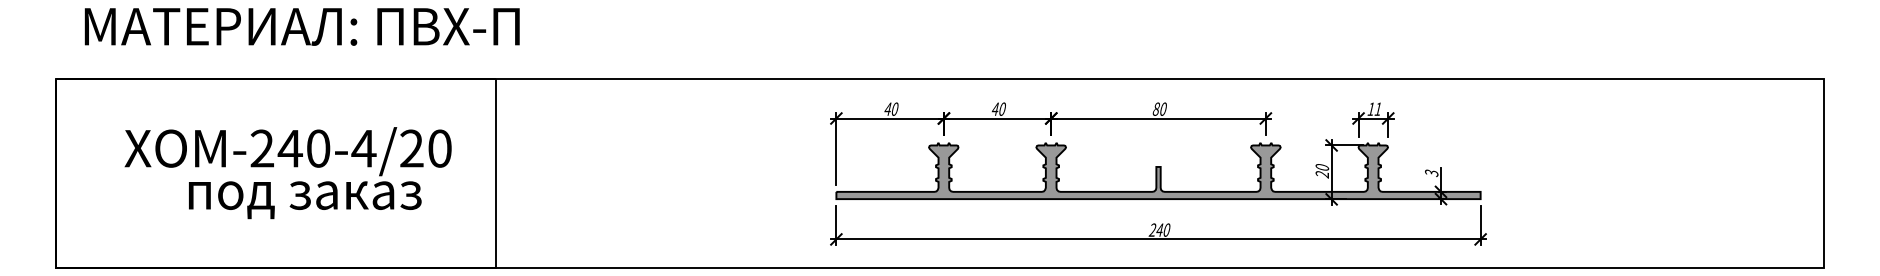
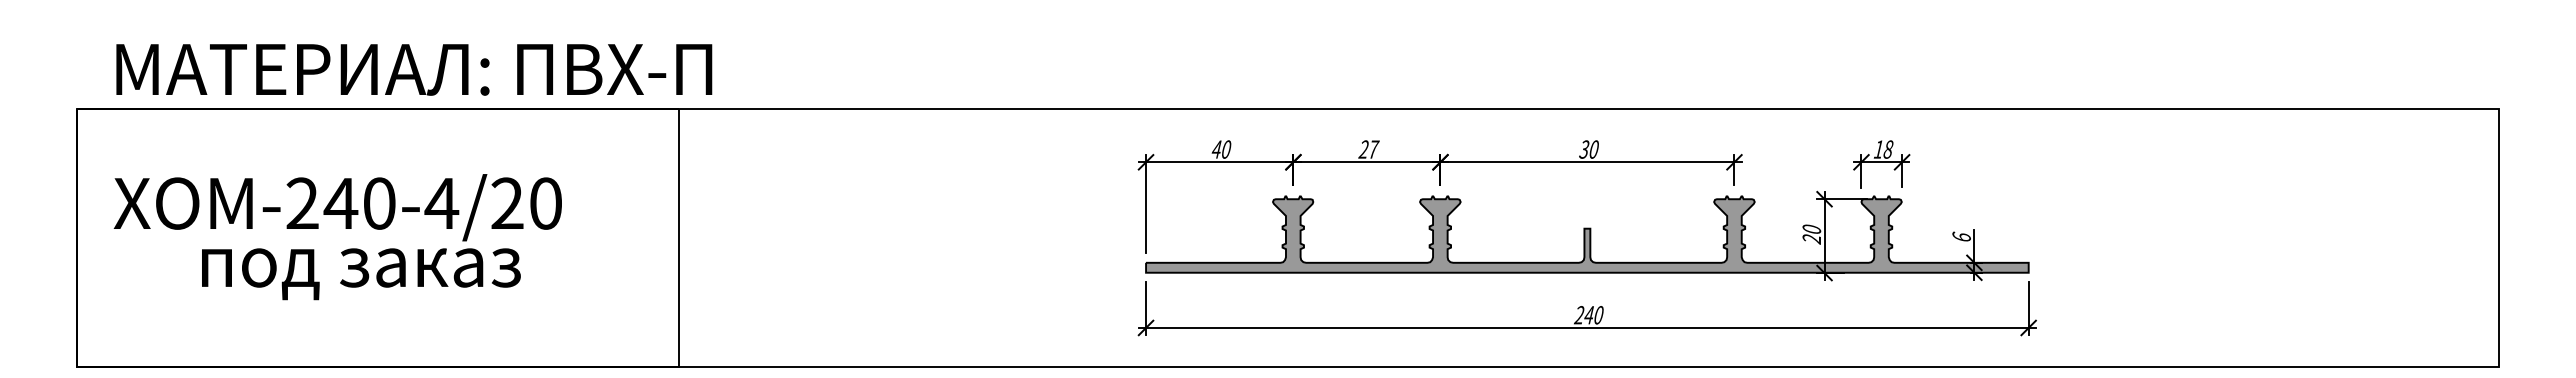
text: (302, 26) -> (414, 69), moved
text: (998, 109) -> (1368, 149), 40 -> 27
text: (1156, 109) -> (1584, 149), 80 -> 30
text: (1378, 109) -> (1888, 149), 11 -> 18
text: (1431, 172) -> (1961, 236), 3 -> 6
text: (287, 173) -> (337, 237), moved

